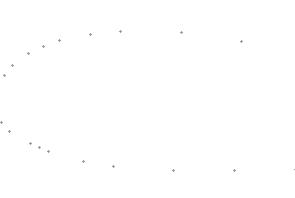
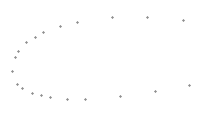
part: (39, 147) -> (41, 95), size x1.67

